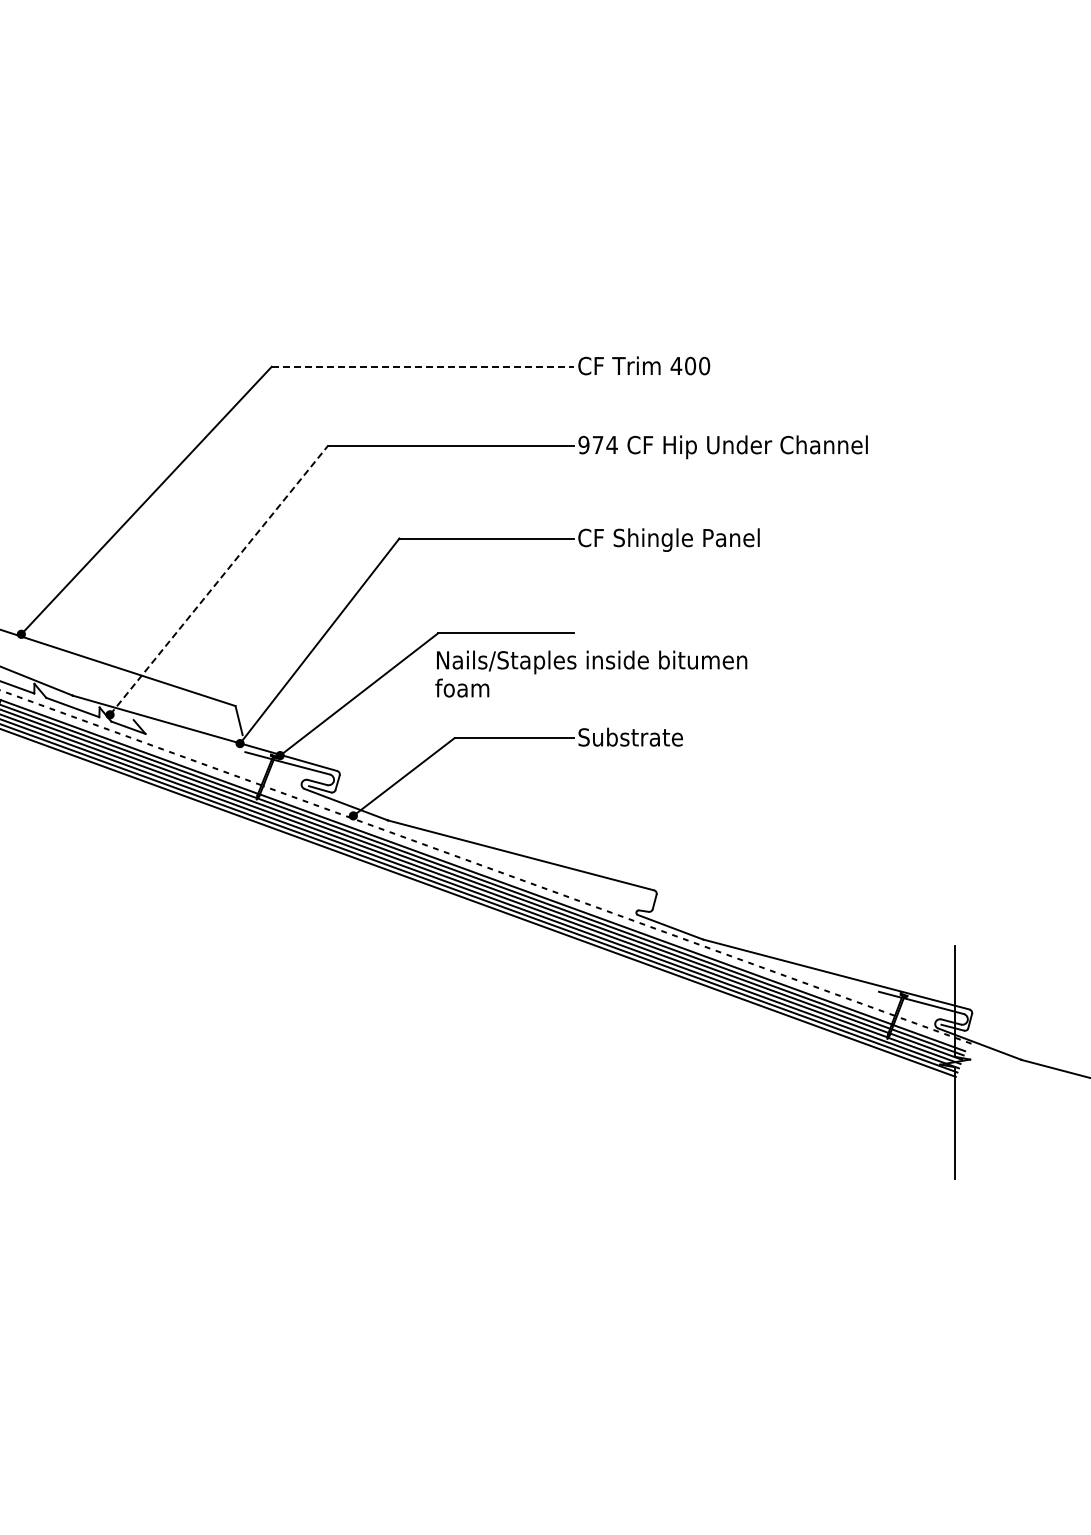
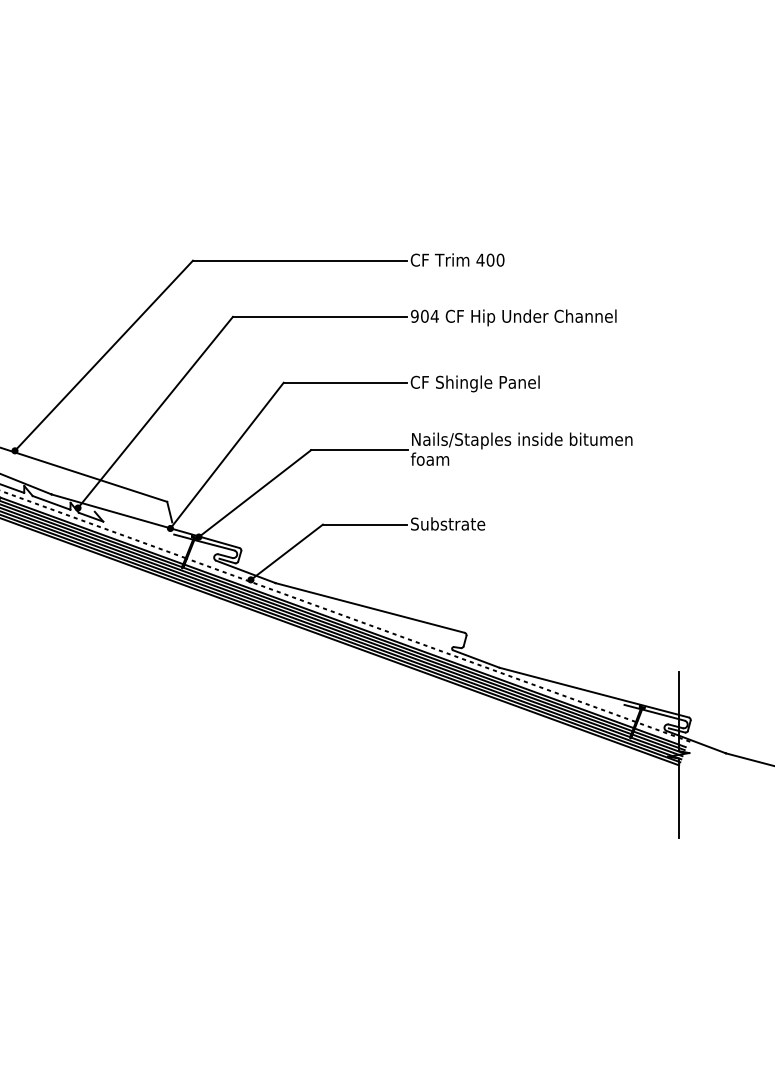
line: (422, 366) -> (300, 260), dashed -> solid
text: (597, 444) -> (424, 315), 974 -> 904
line: (219, 579) -> (155, 411), dashed -> solid
text: (591, 673) -> (521, 448), moved

